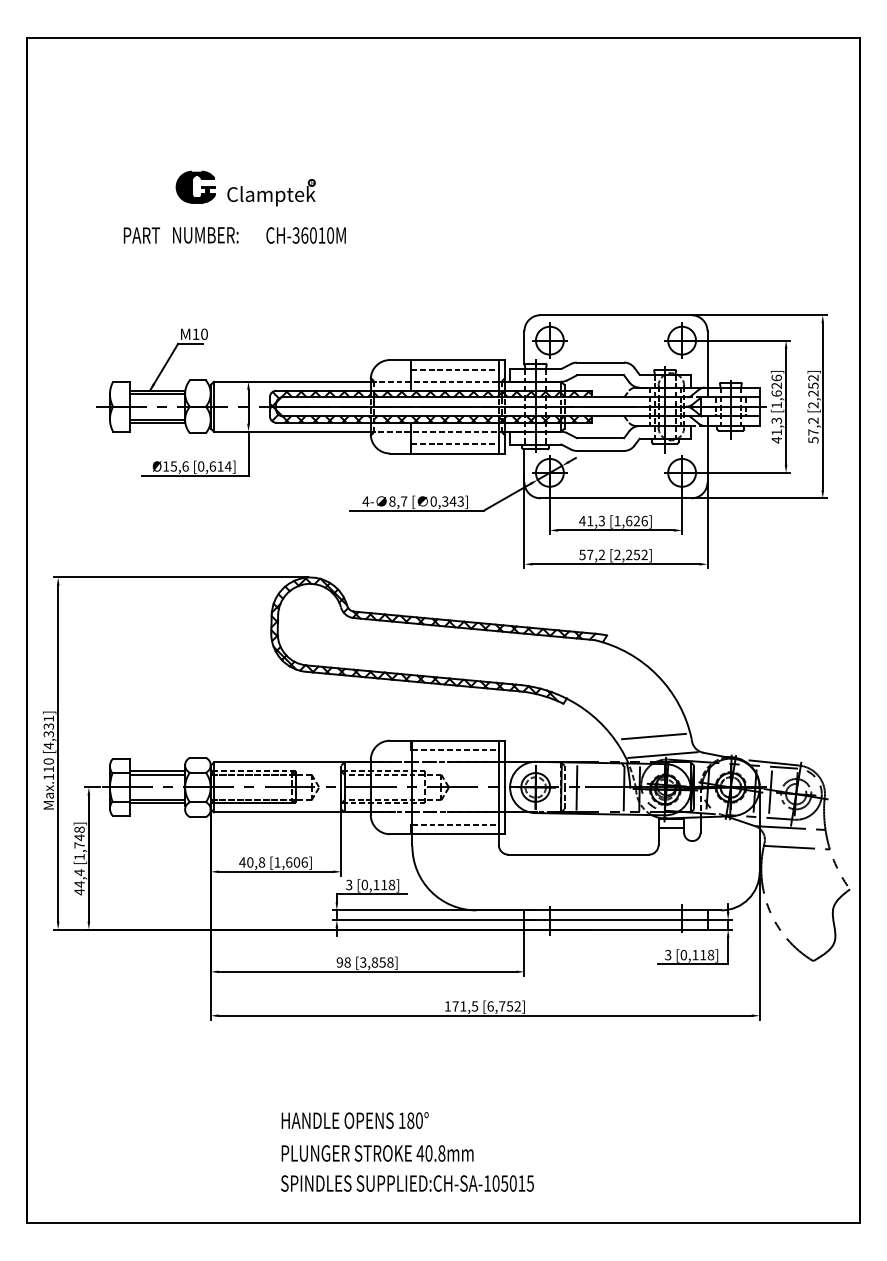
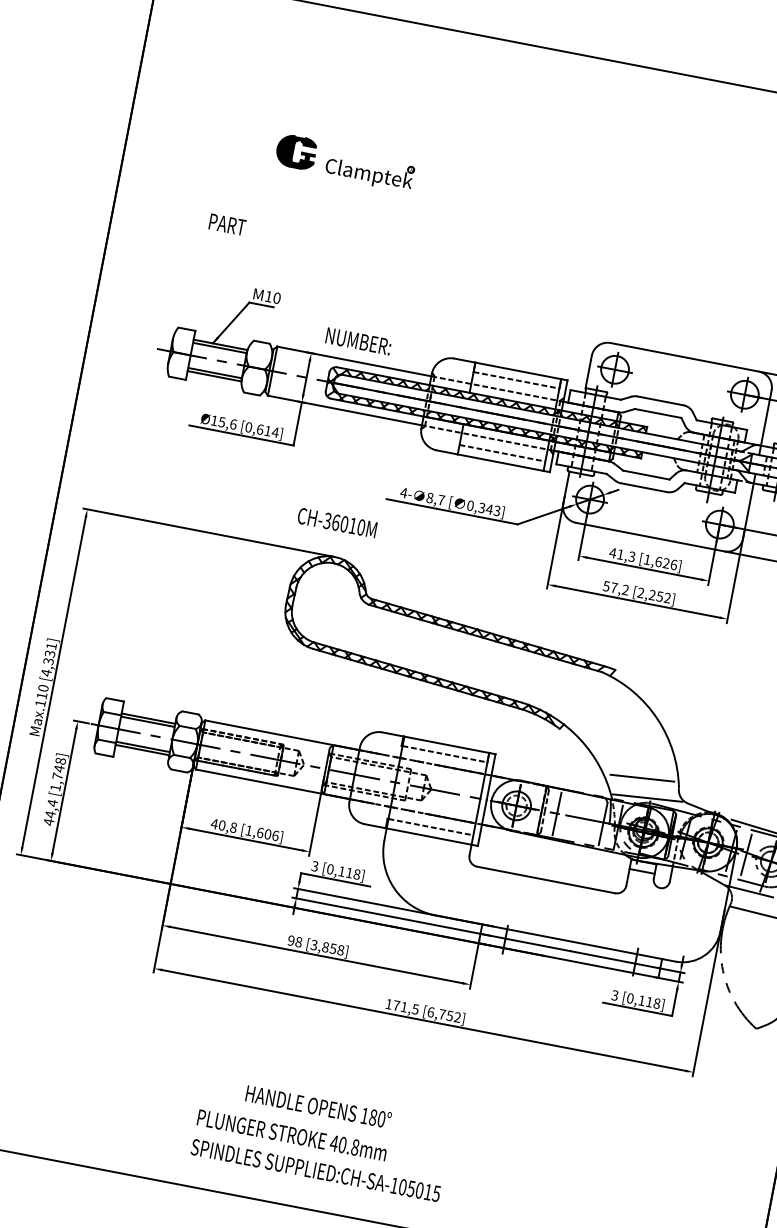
text: (141, 235) -> (227, 224), moved
text: (205, 235) -> (358, 341), moved
text: (305, 235) -> (336, 522), moved
text: (354, 1120) -> (317, 1106), moved

